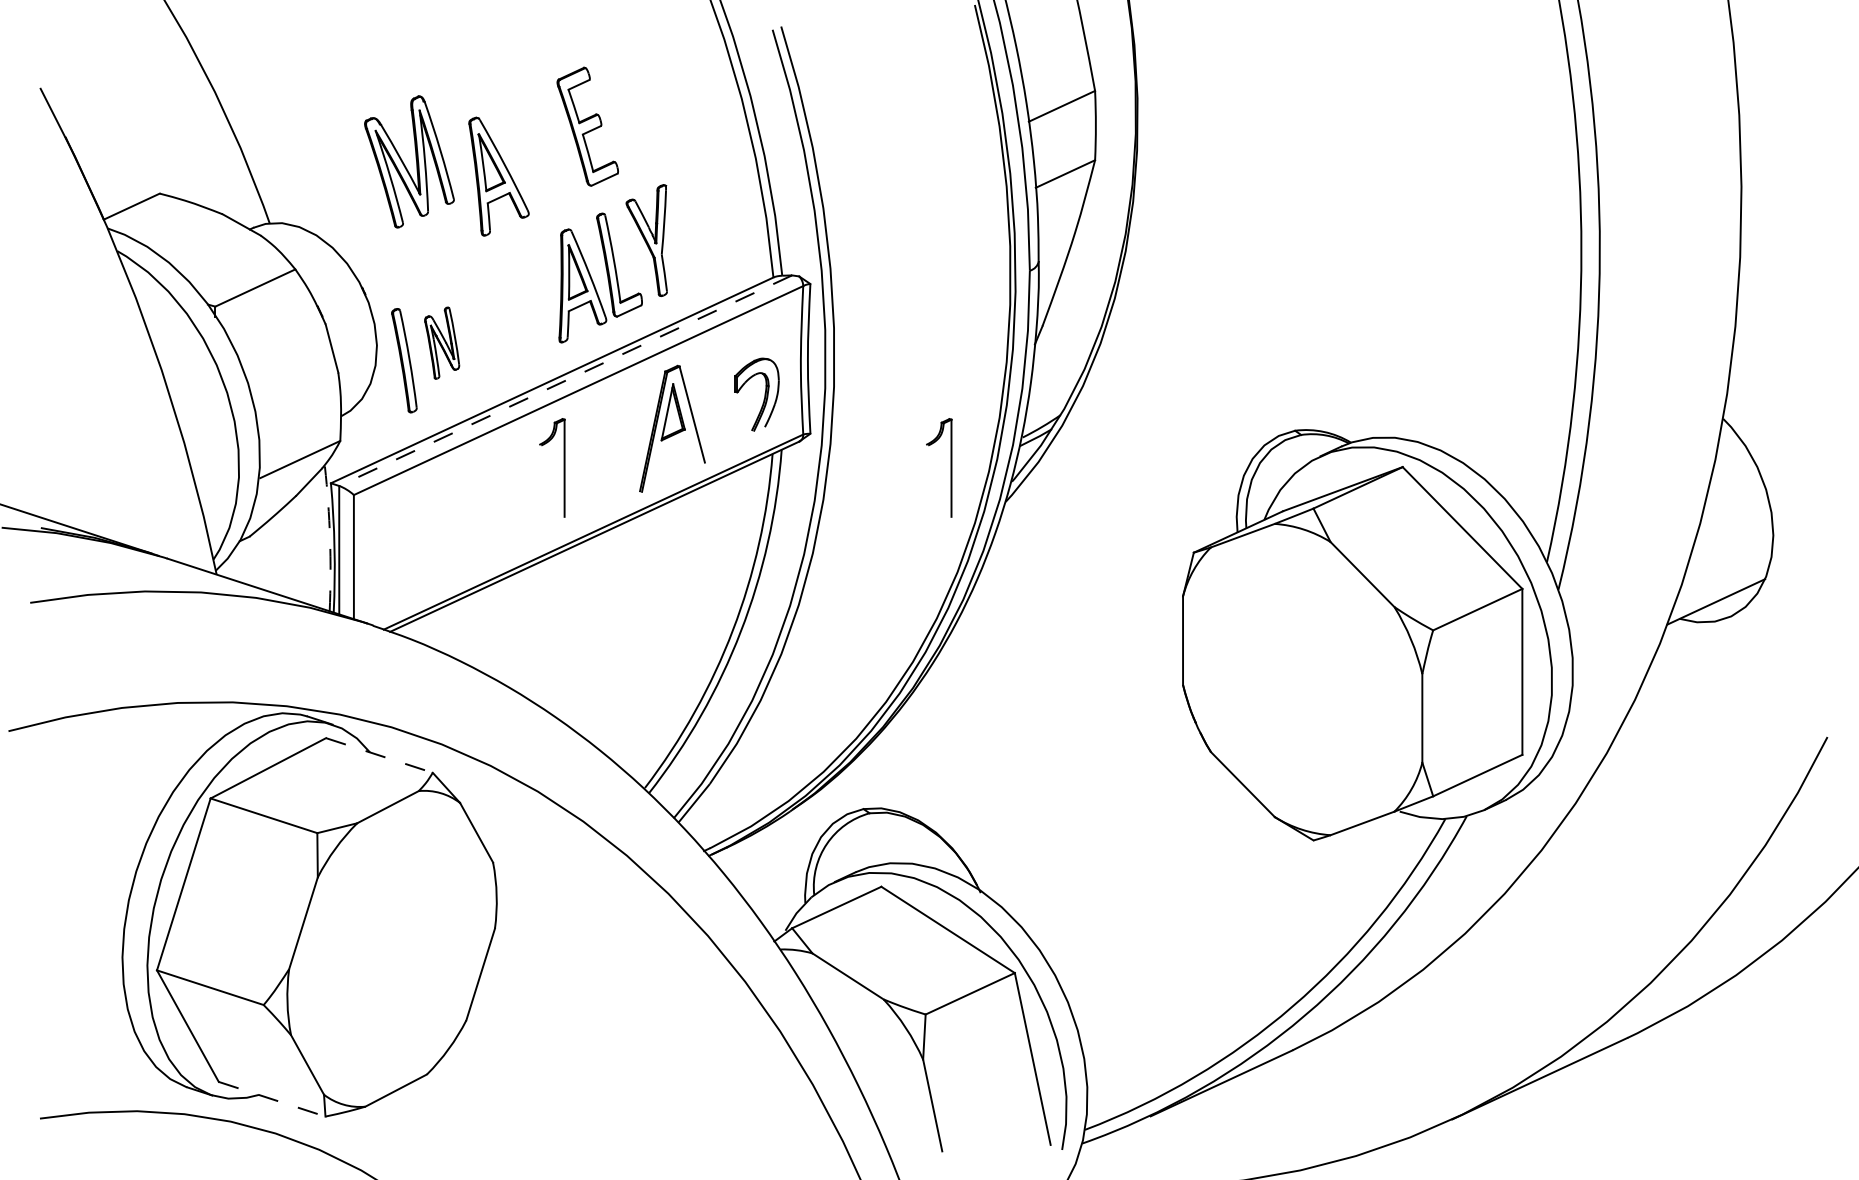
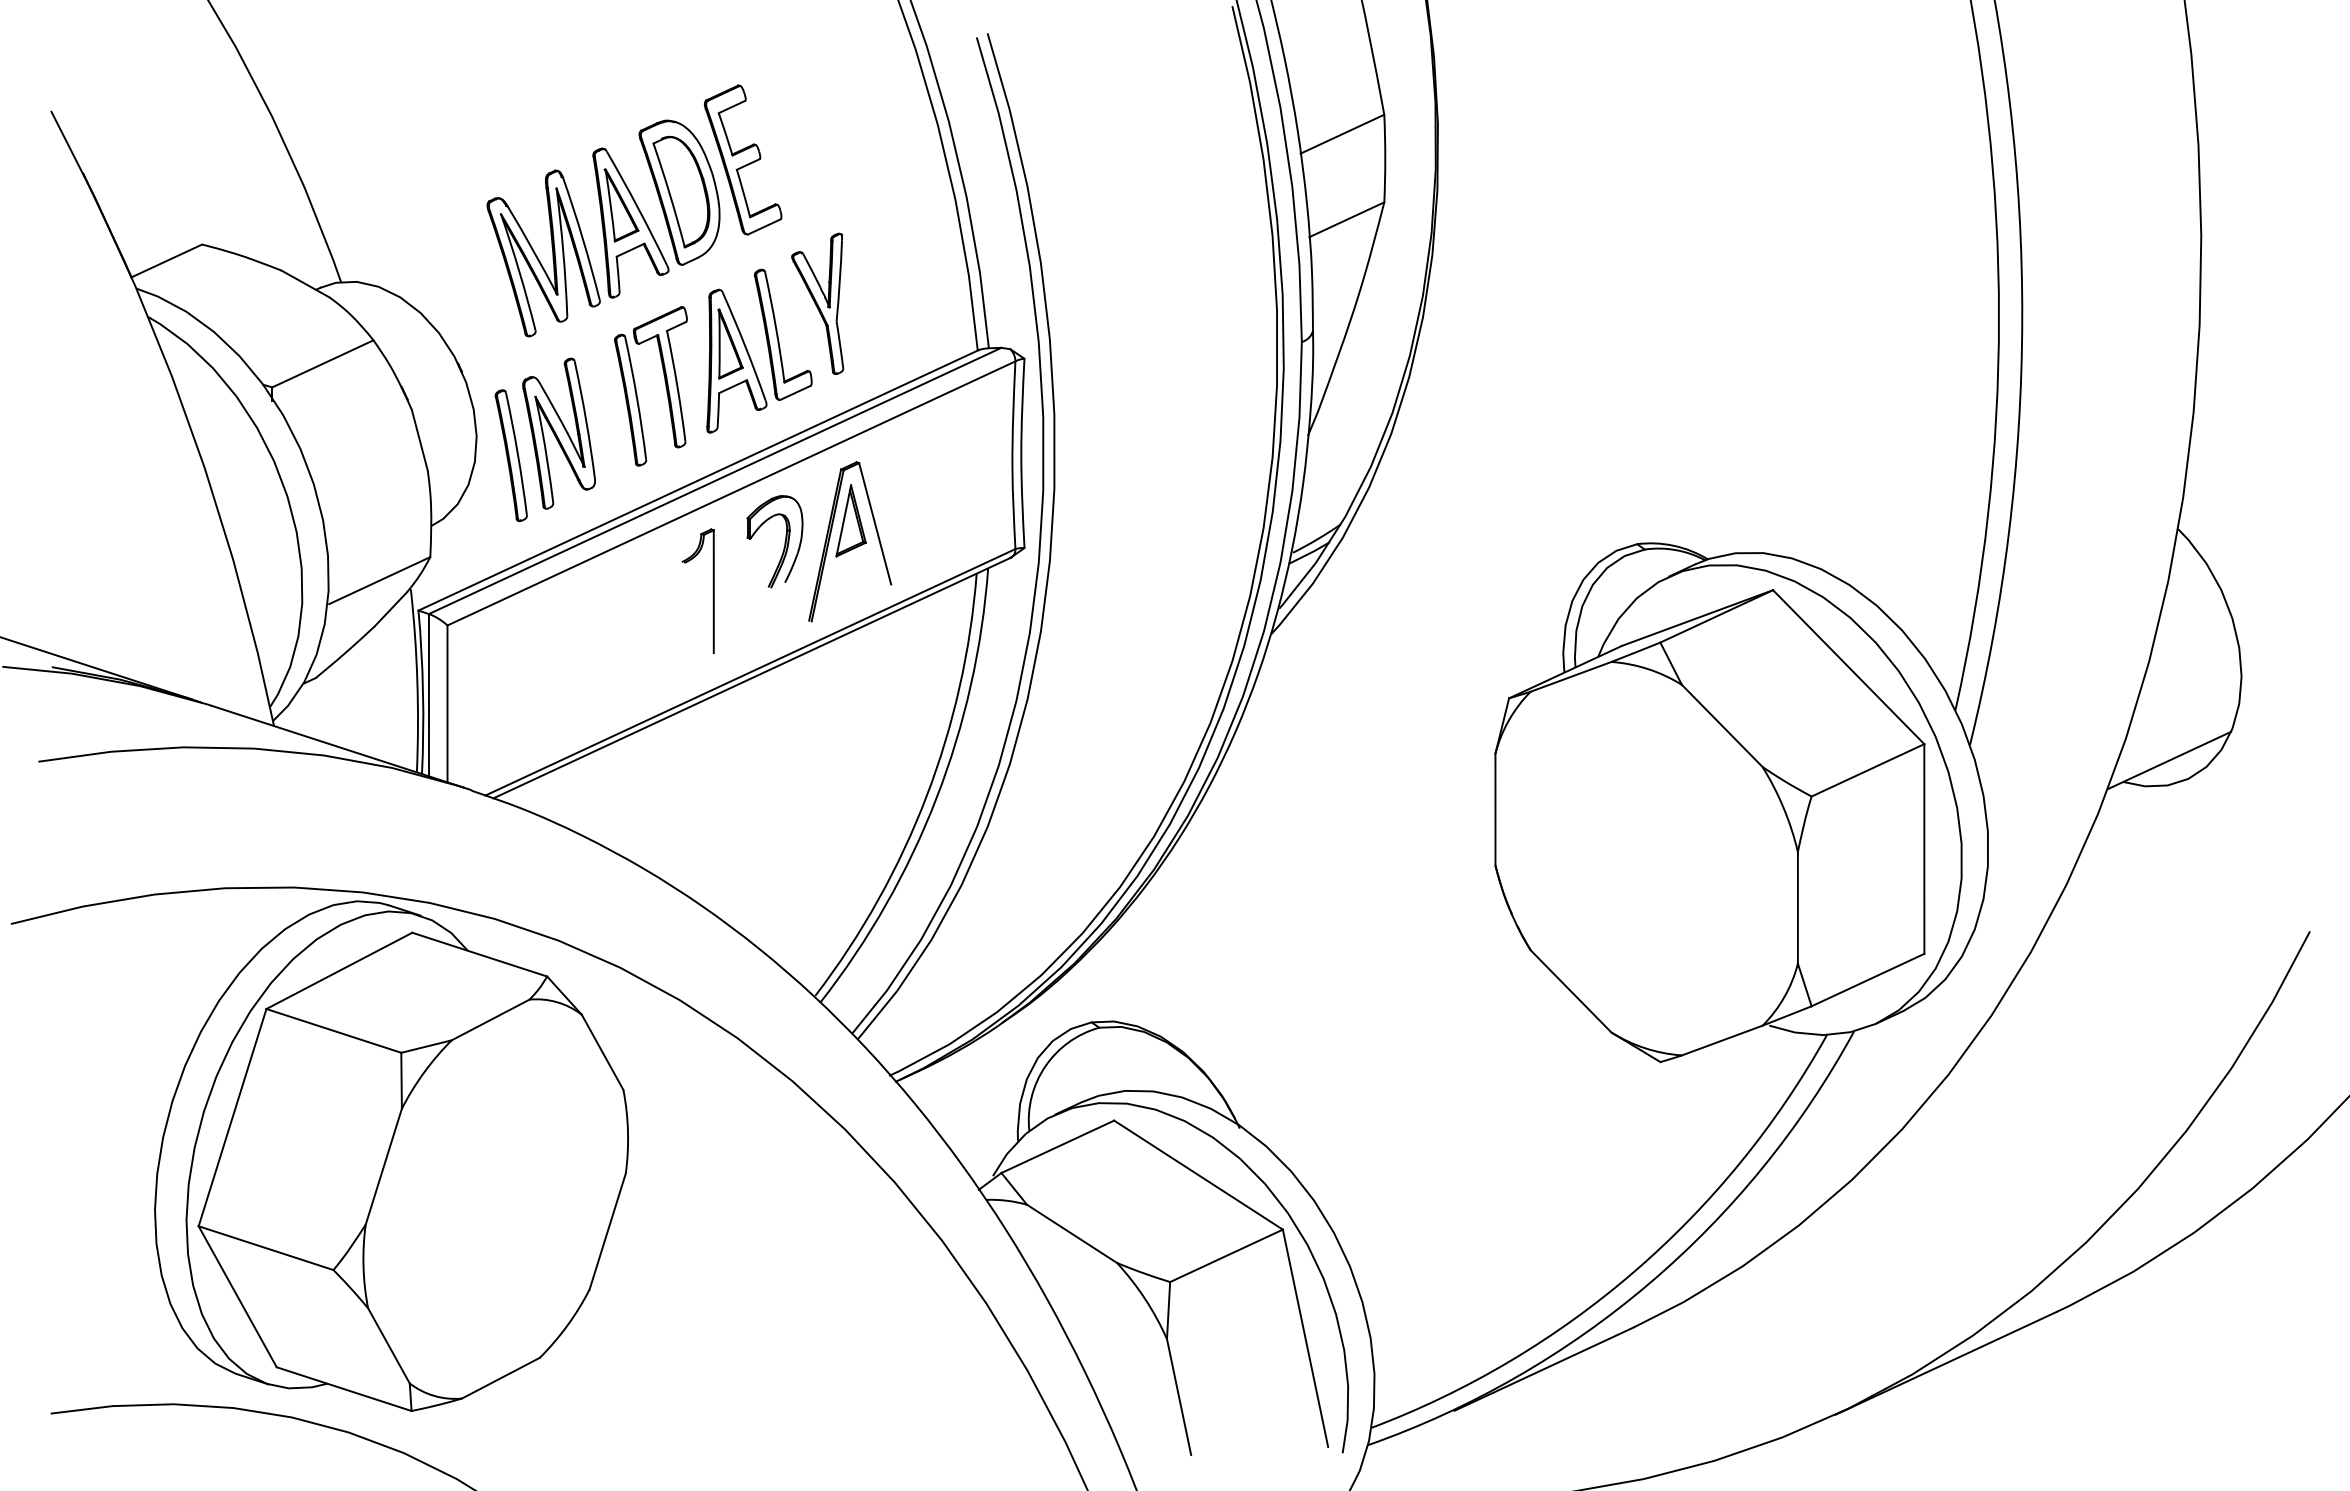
part: (537, 152) -> (679, 192), added
part: (405, 165) -> (538, 257), moved
part: (503, 306) -> (636, 387), added
part: (441, 343) -> (558, 433), size x1.67
line: (565, 380) -> (715, 480), dashed -> solid
part: (764, 394) -> (784, 541), moved
part: (950, 467) -> (1201, 590), removed
arc: (330, 538) -> (417, 680), dashed -> solid
line: (379, 755) -> (479, 954), dashed -> solid
line: (272, 1099) -> (344, 1389), dashed -> solid

